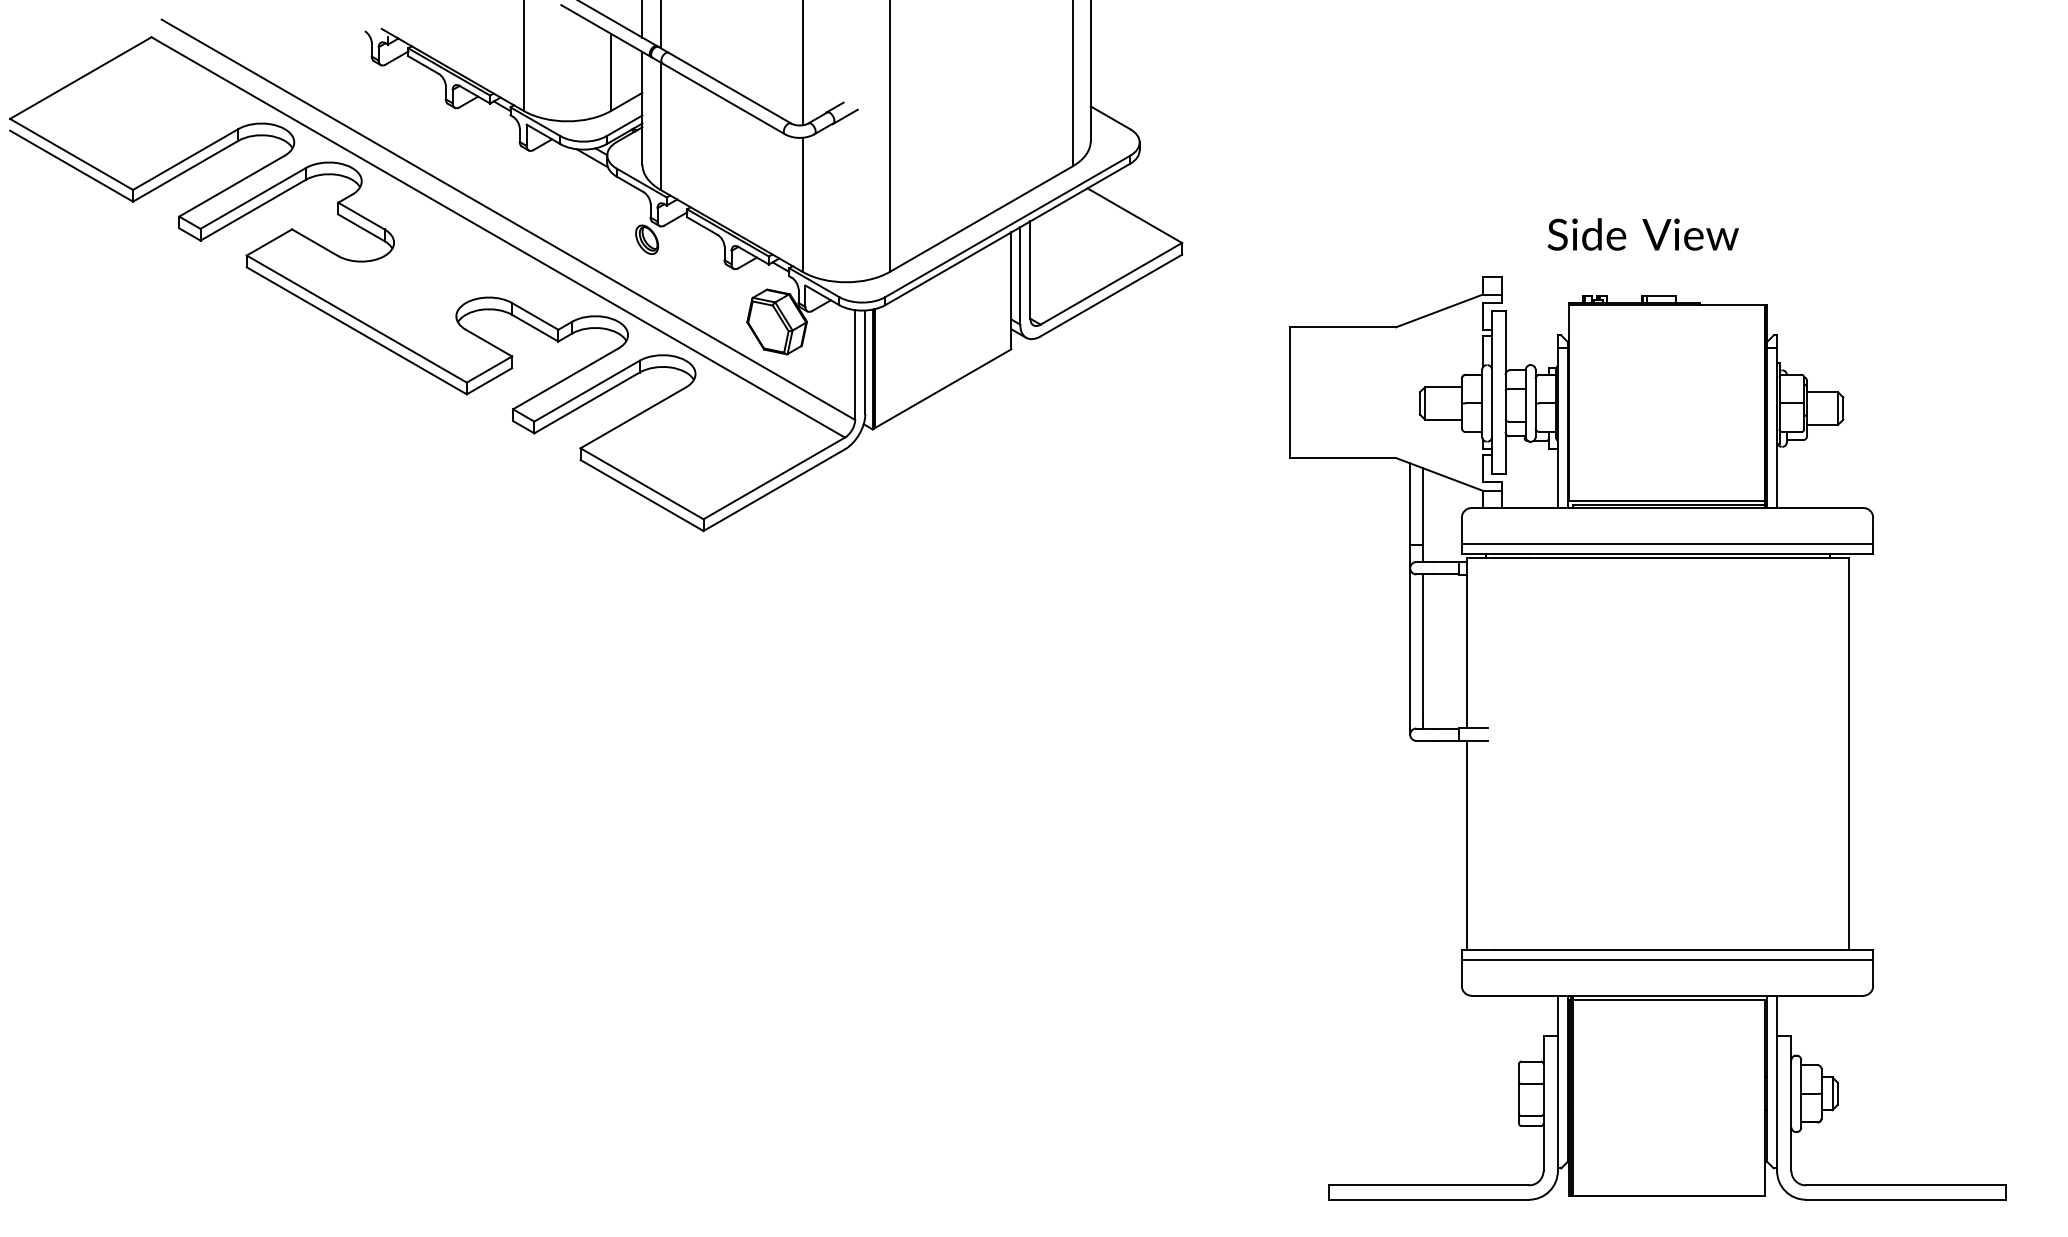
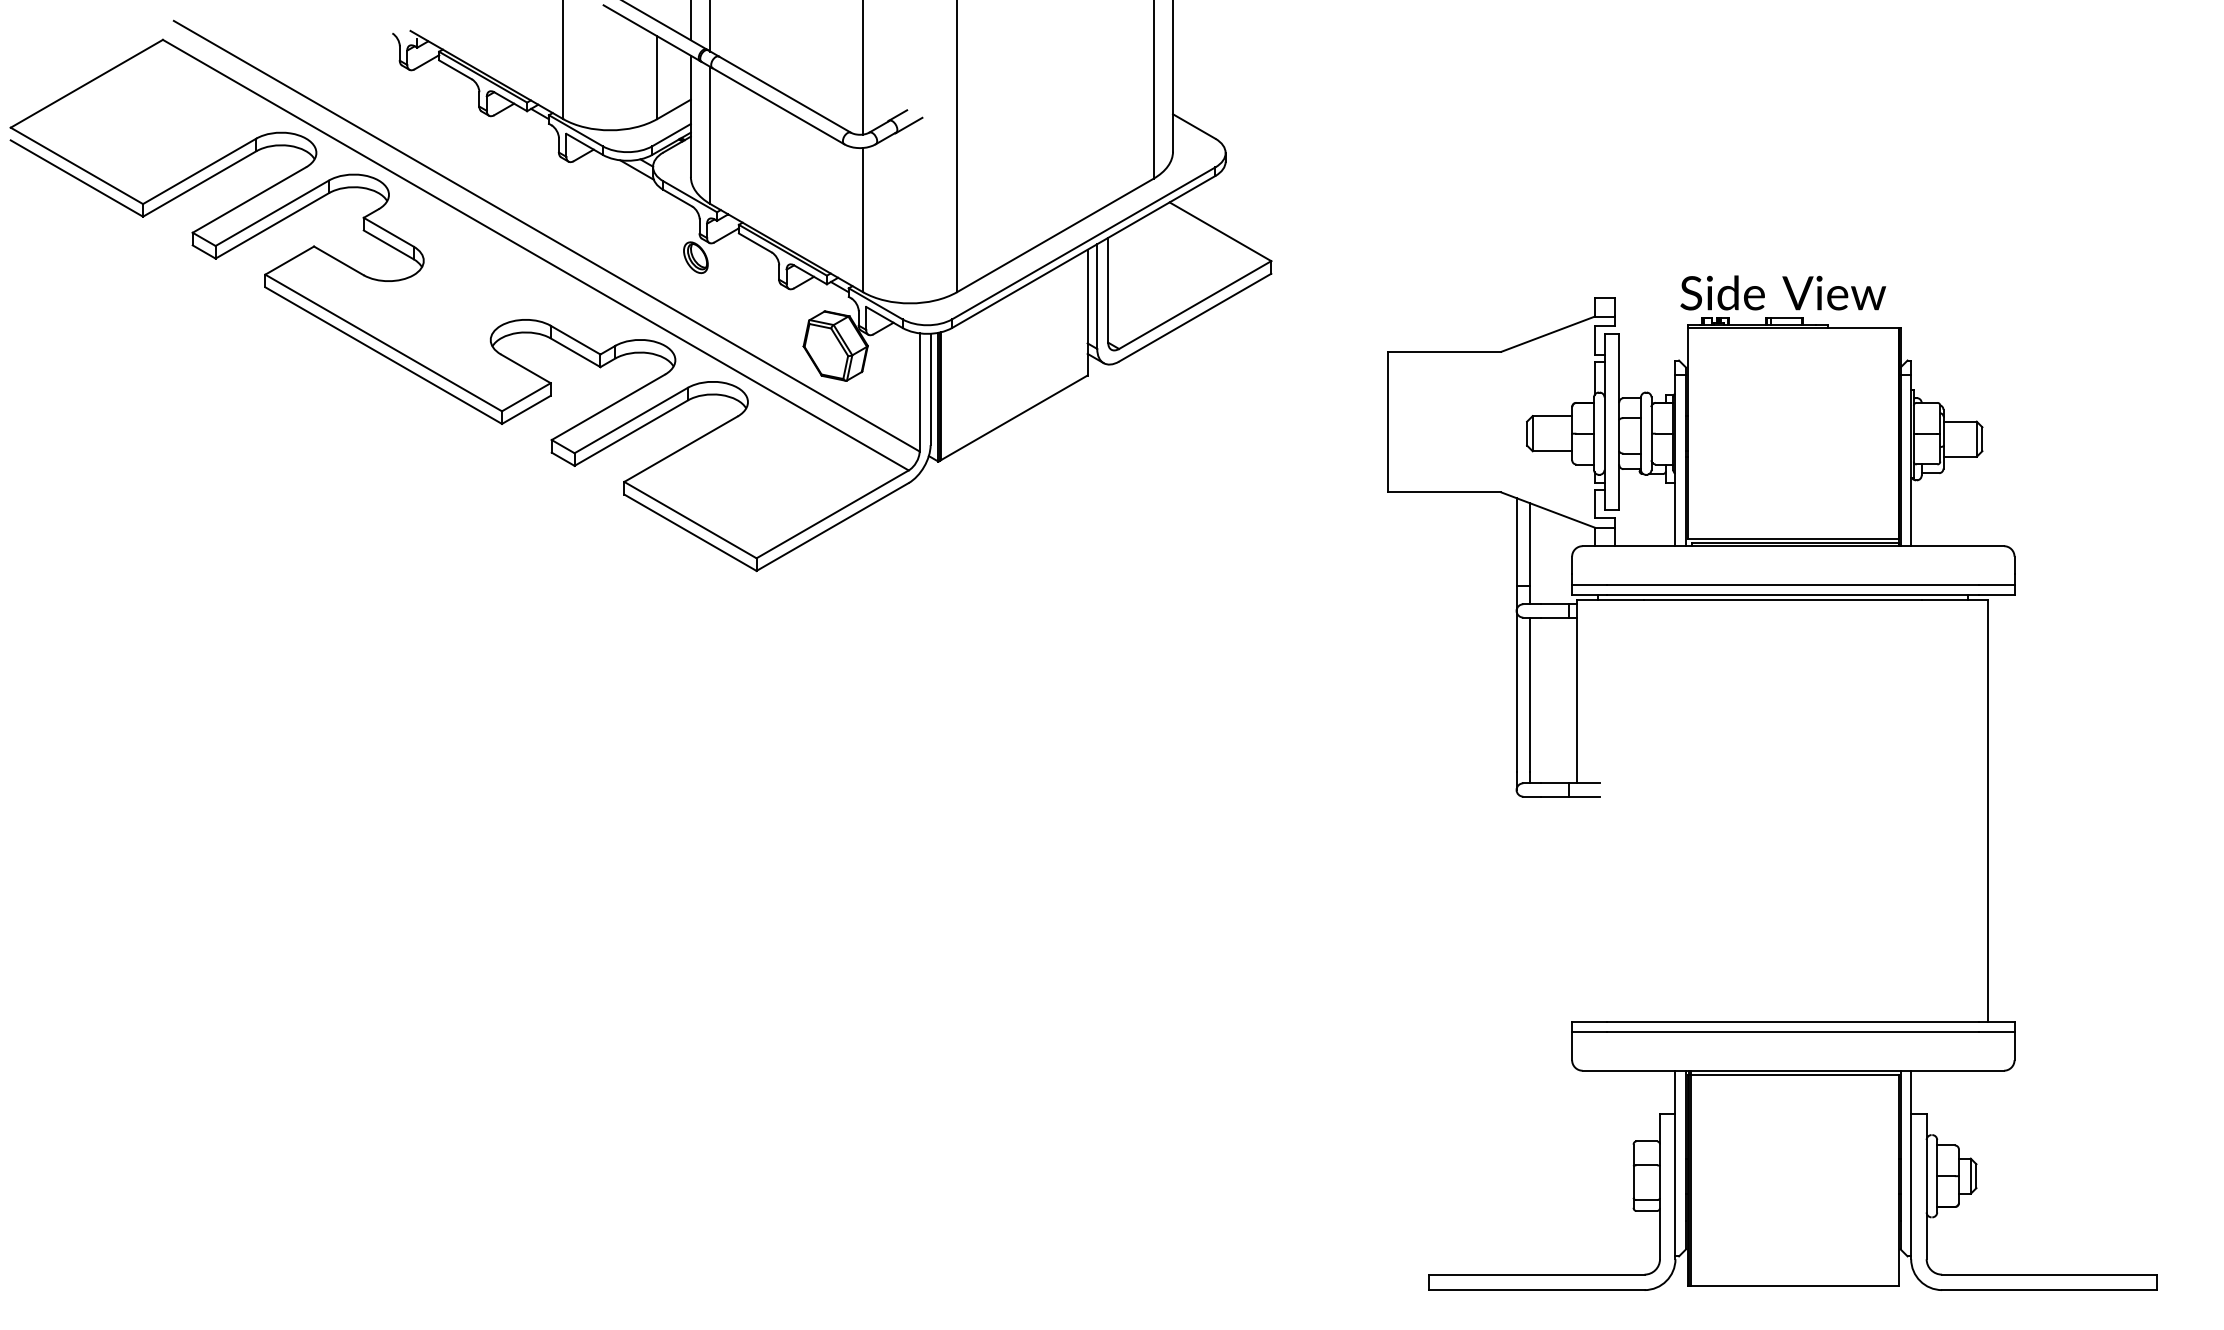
text: (1643, 234) -> (1783, 292), moved
line: (1466, 845) -> (1577, 909), removed

